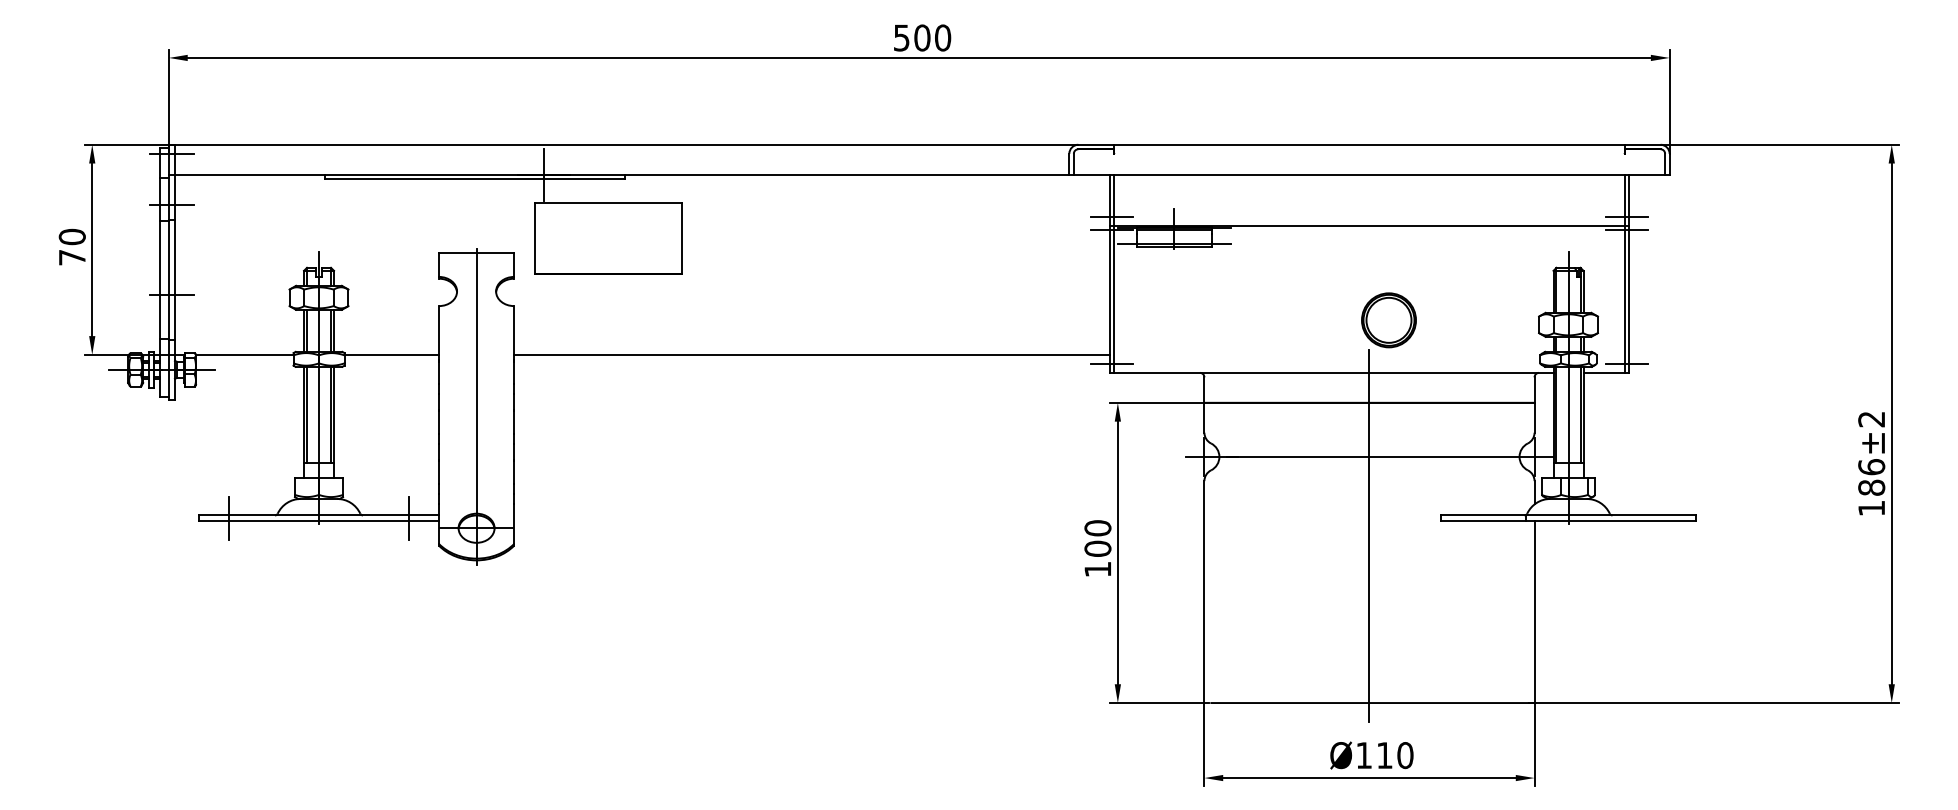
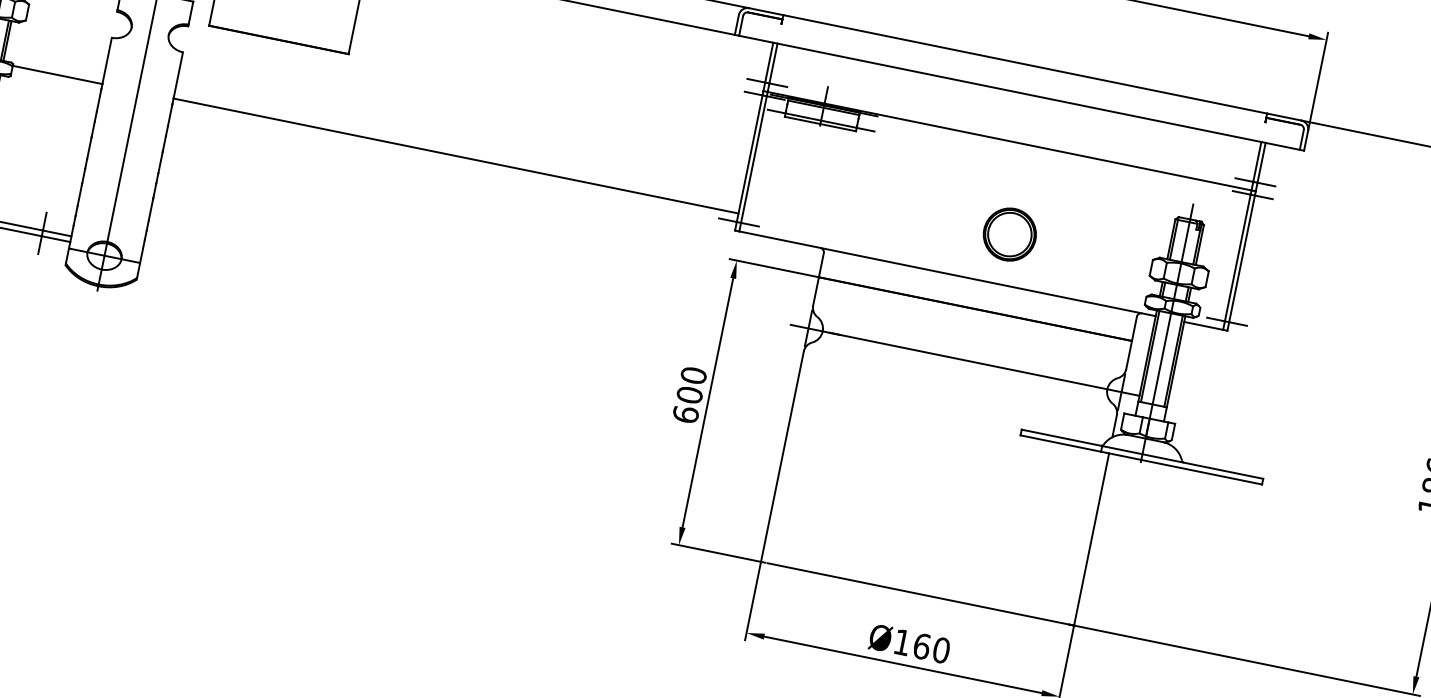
line: (1369, 535) -> (949, 434), removed
text: (1097, 569) -> (685, 414), 100 -> 600
text: (1384, 755) -> (921, 646), 110 -> 160

